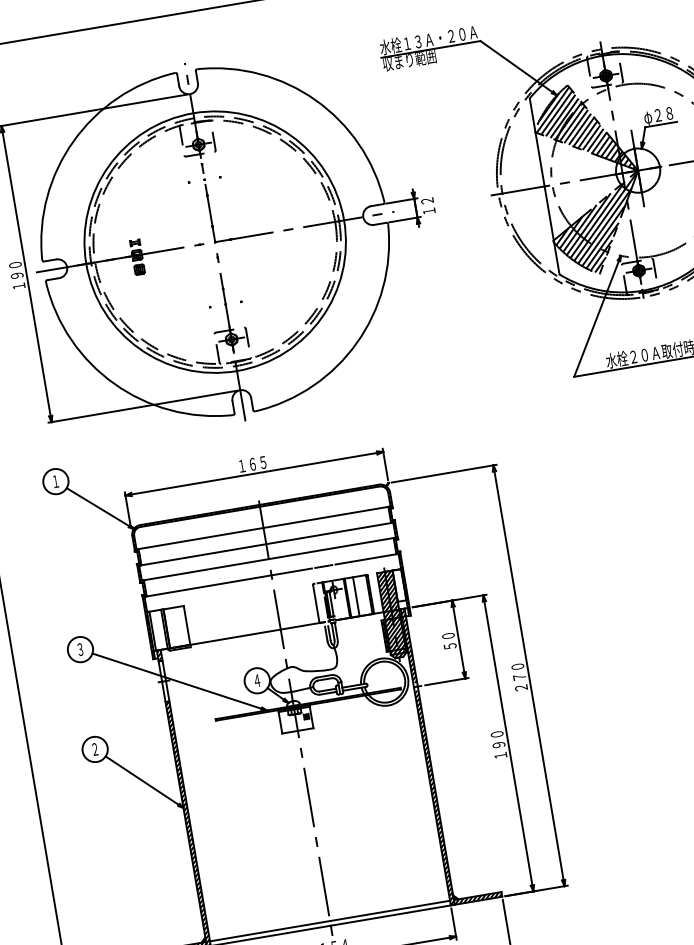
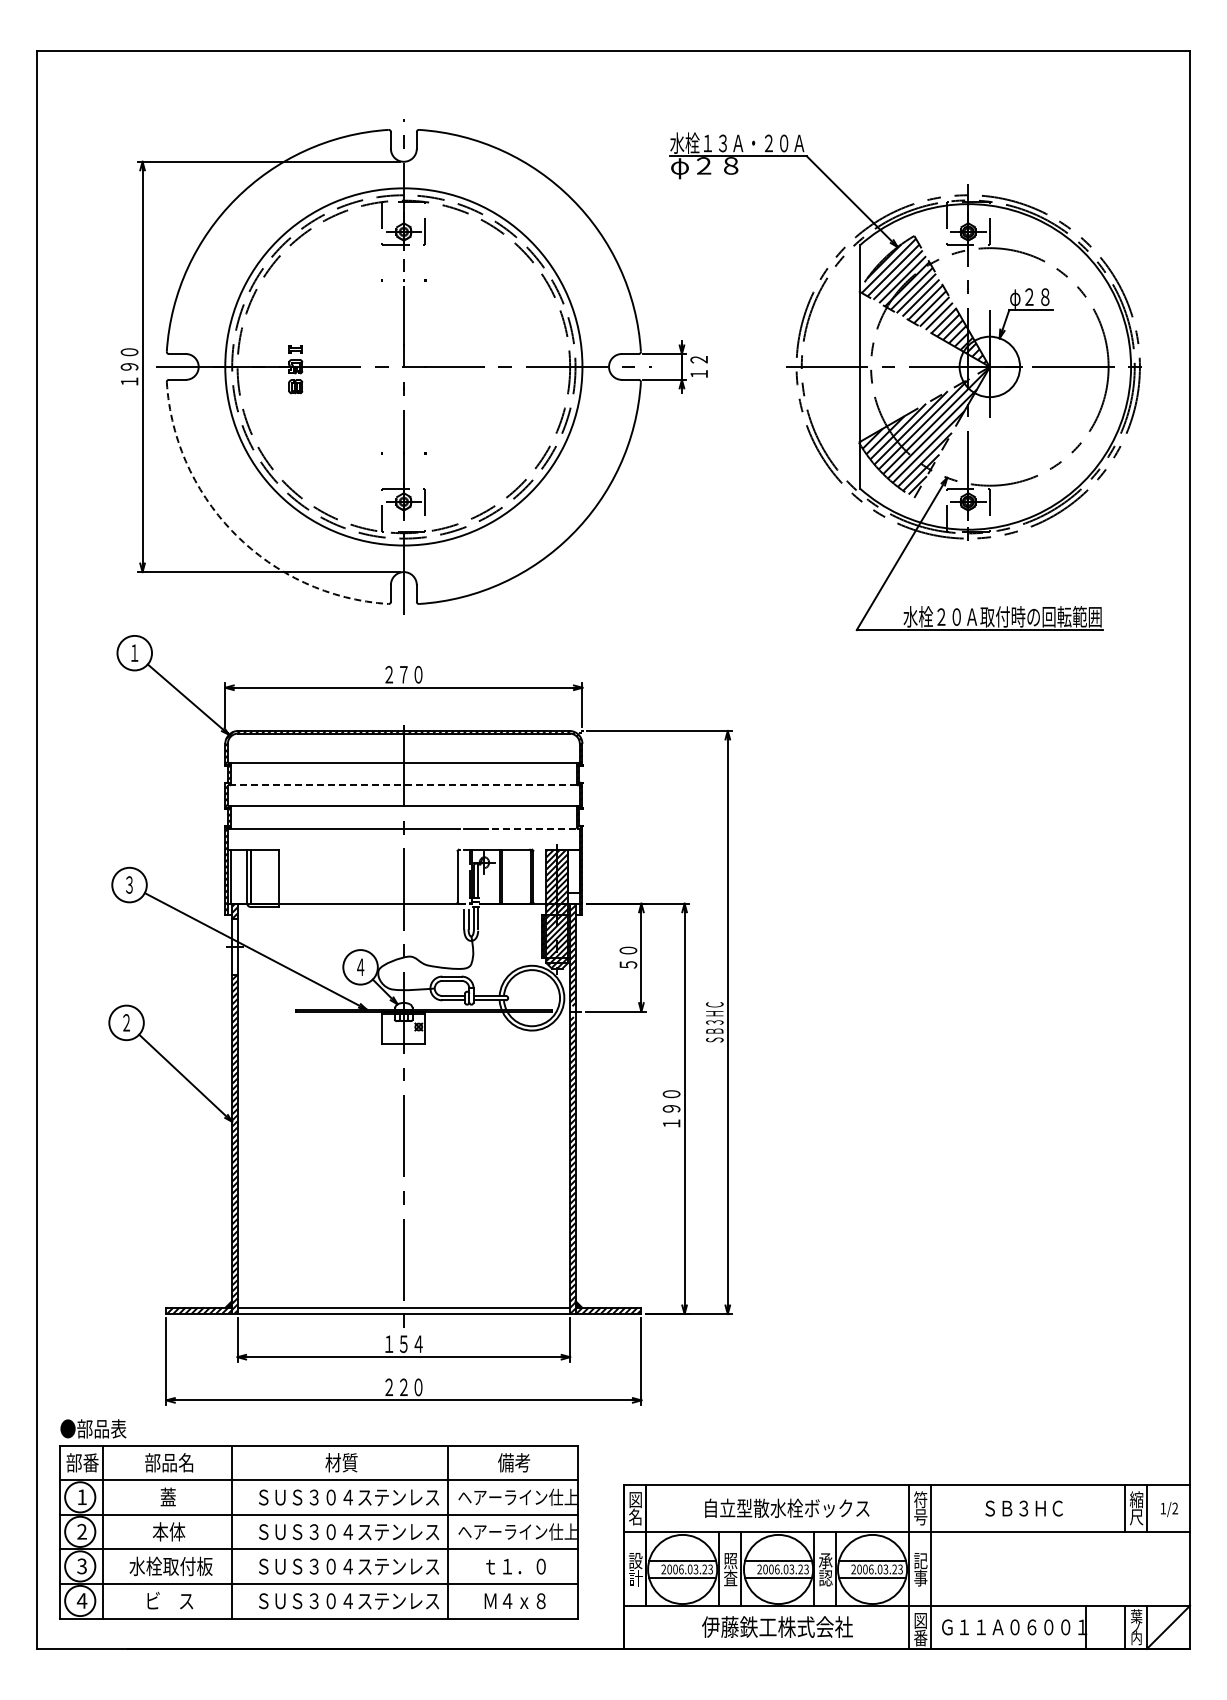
text: (409, 60) -> (706, 166), 収まり範囲 -> φ２８
arc: (114, 383) -> (235, 534), solid -> dashed
text: (252, 464) -> (403, 674), １６５ -> ２７０
line: (266, 544) -> (403, 785), solid -> dashed
line: (366, 559) -> (535, 828), solid -> dashed
line: (356, 596) -> (513, 876), removed
text: (519, 677) -> (714, 1022), ２７０ -> ＳＢ３ＨＣ

